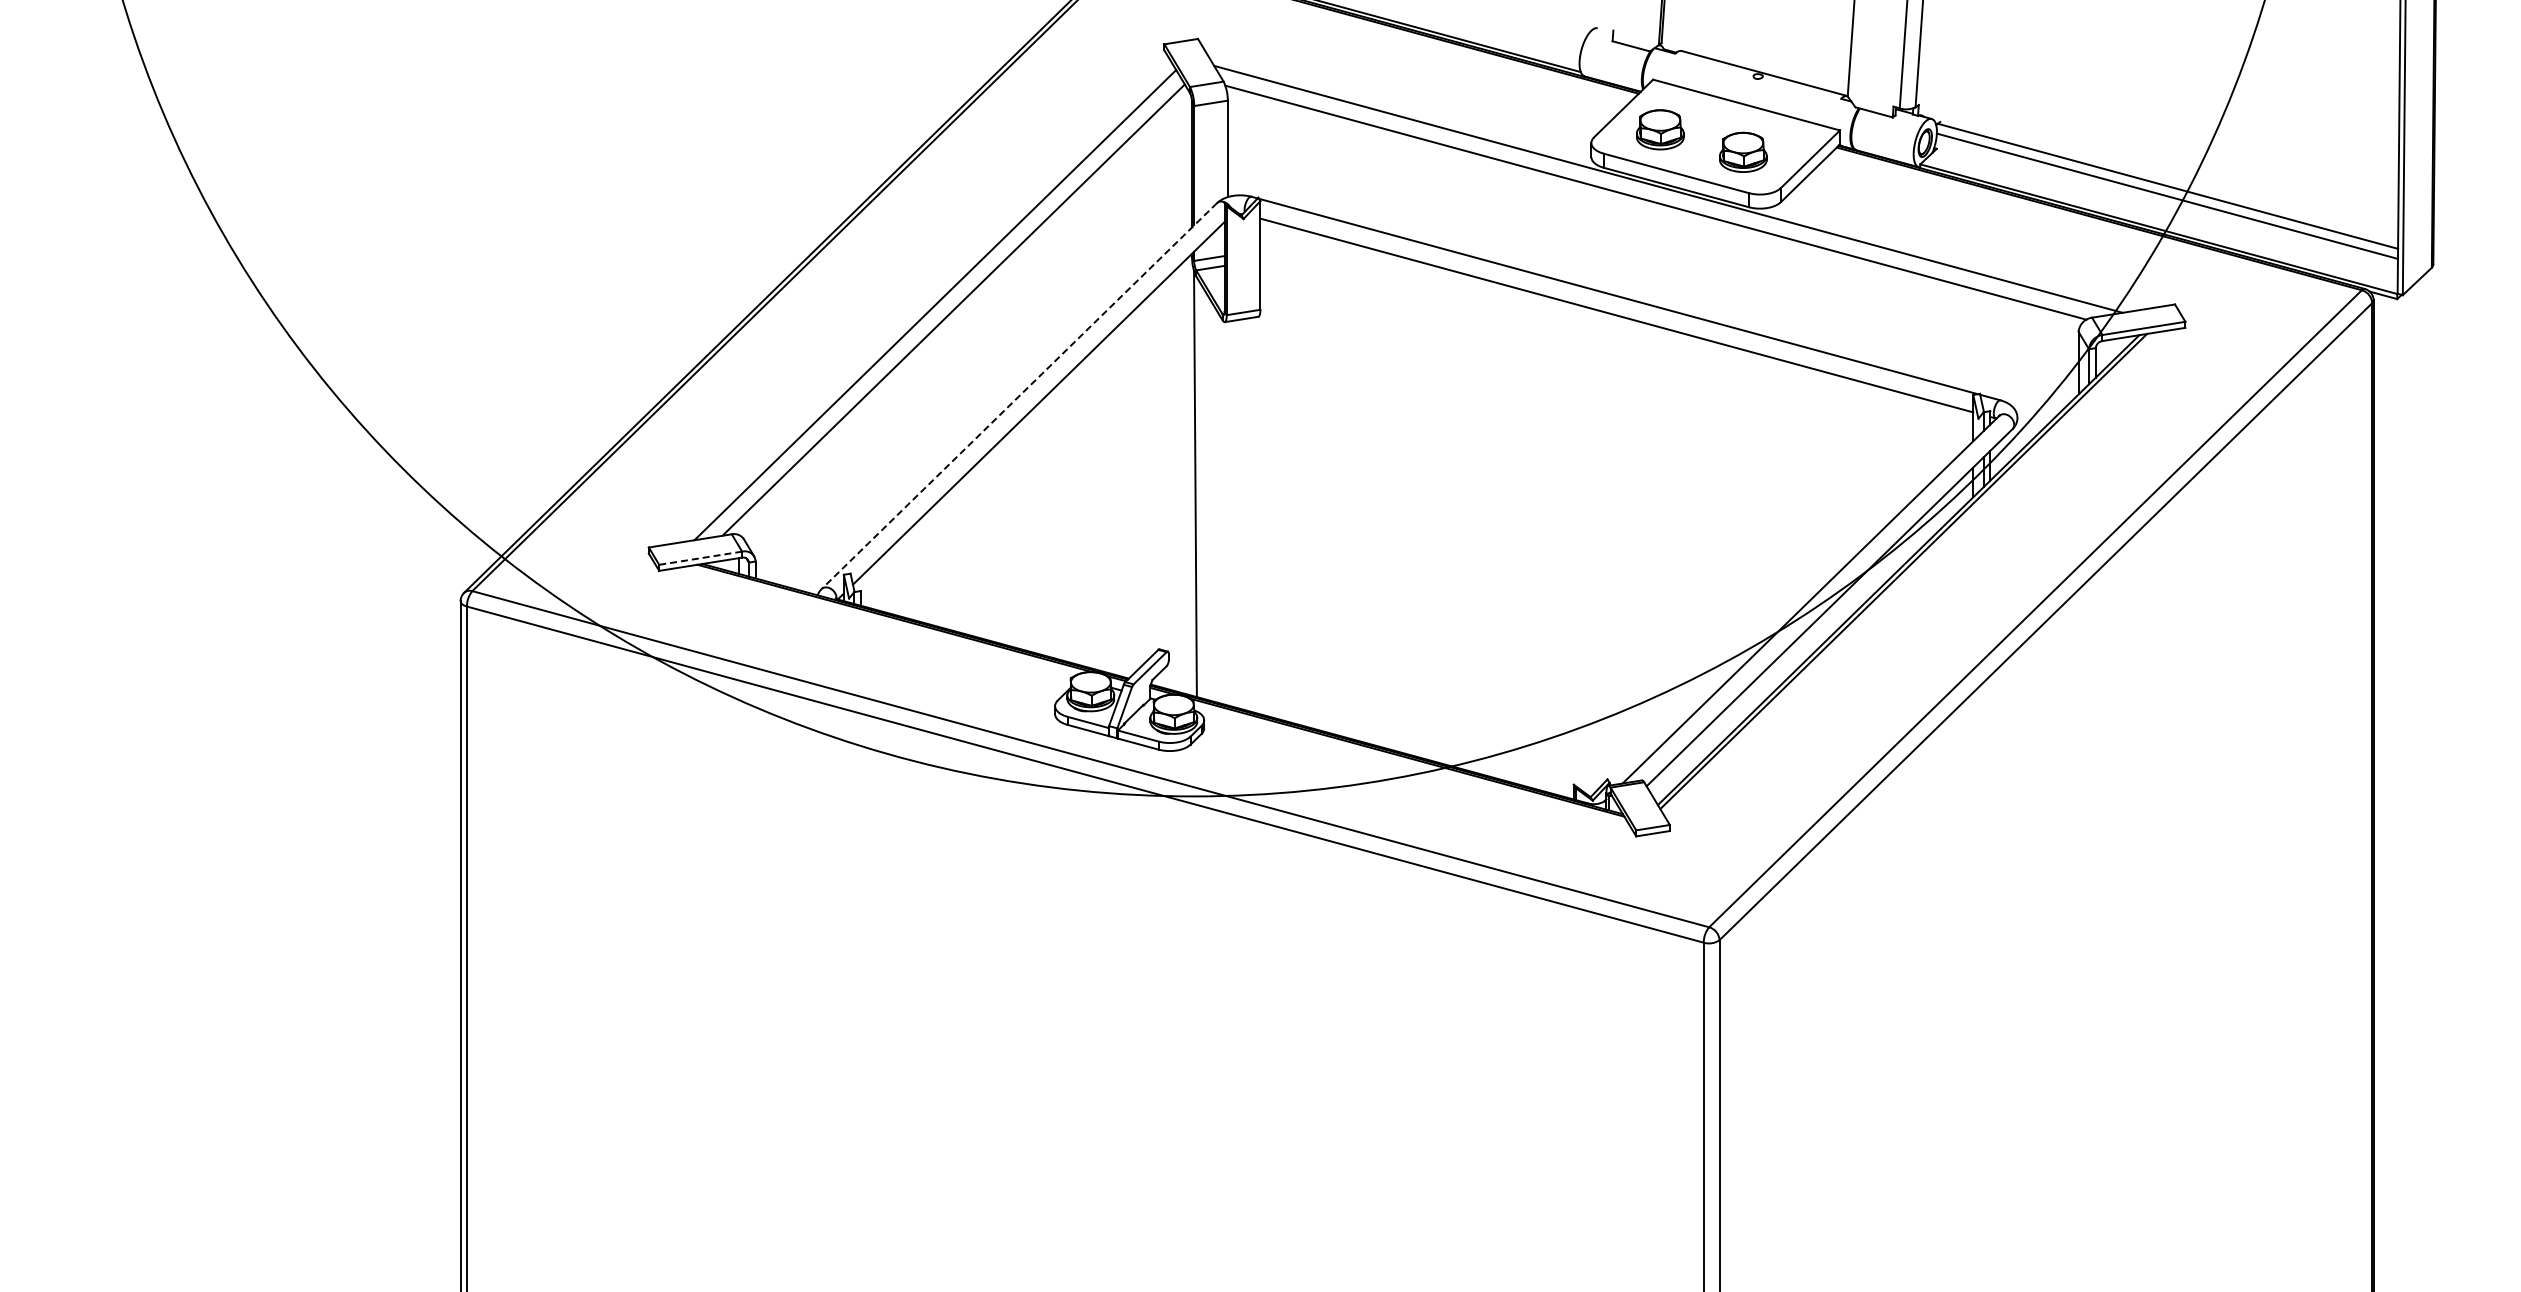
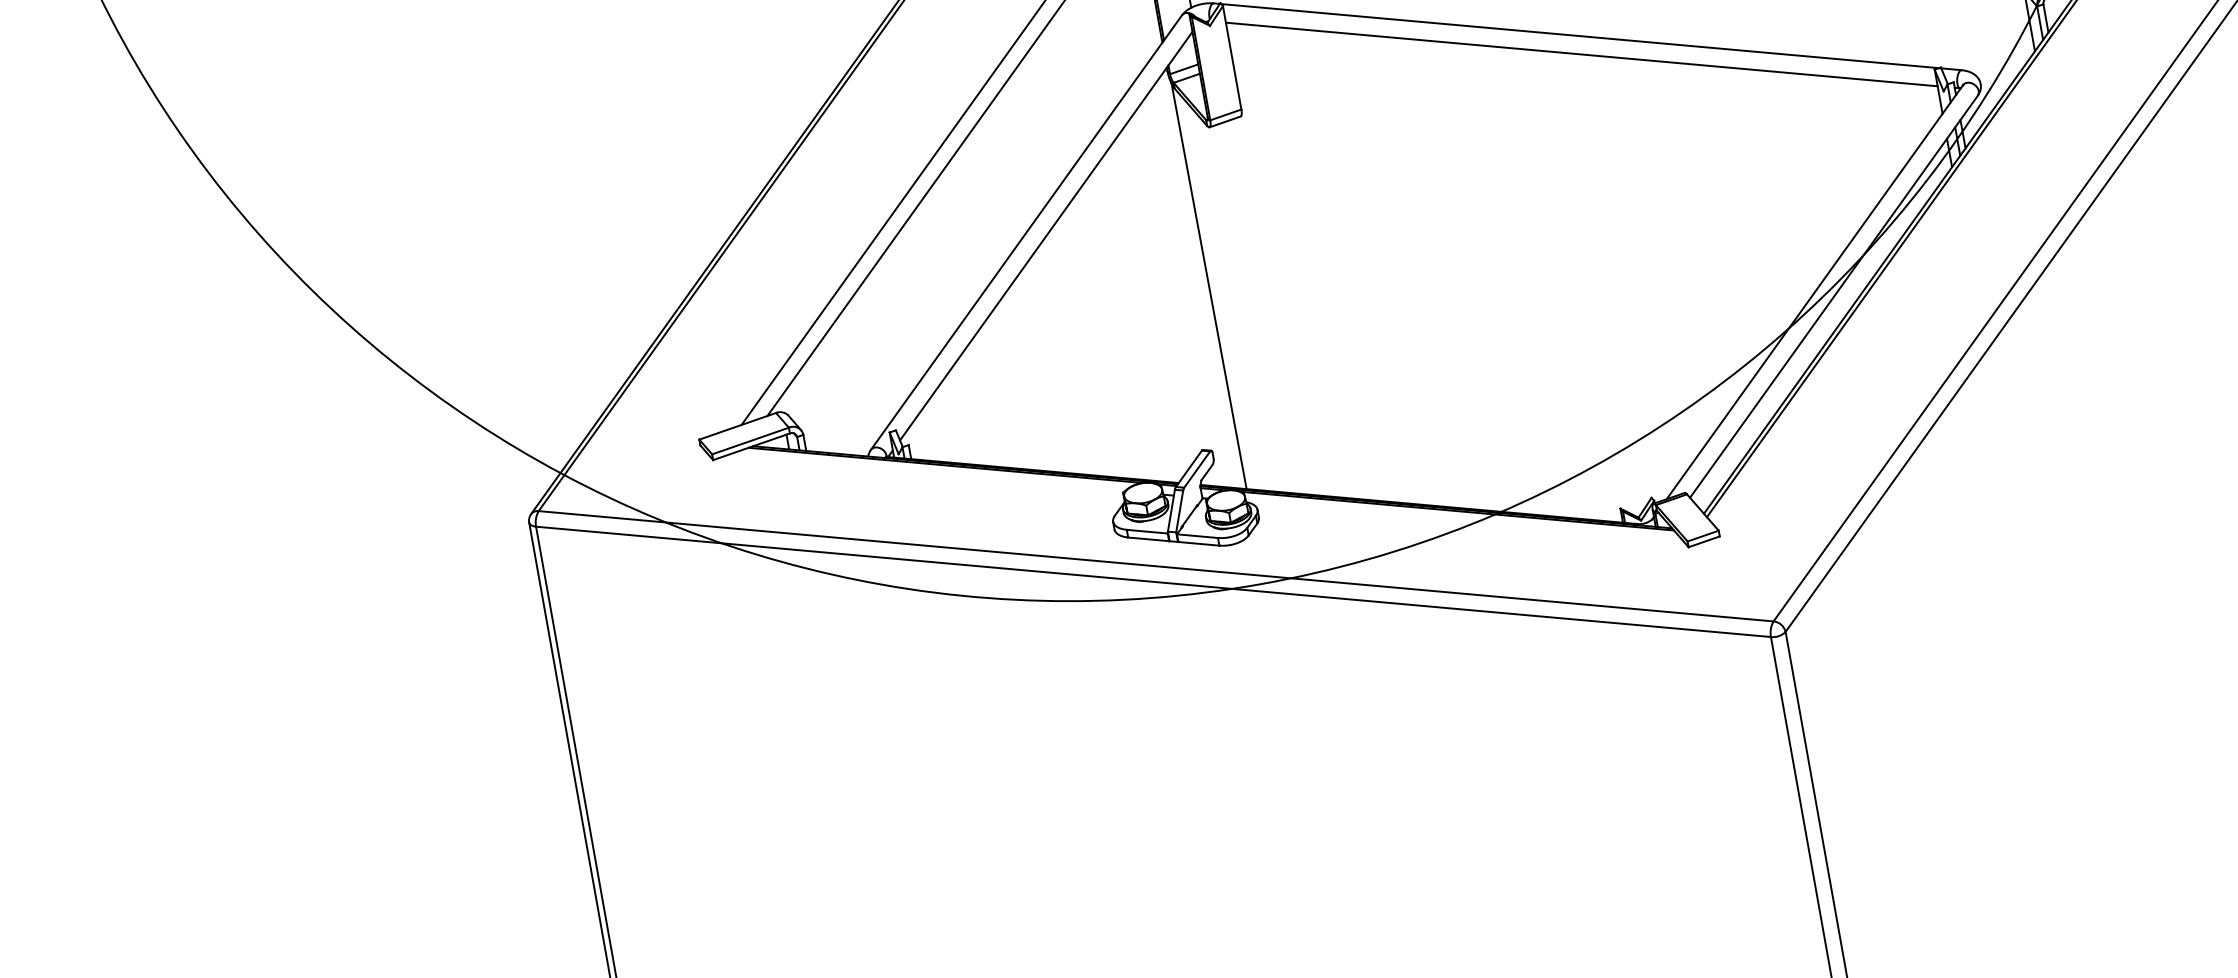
line: (1019, 396) -> (1026, 232), dashed -> solid
line: (700, 558) -> (750, 441), dashed -> solid

